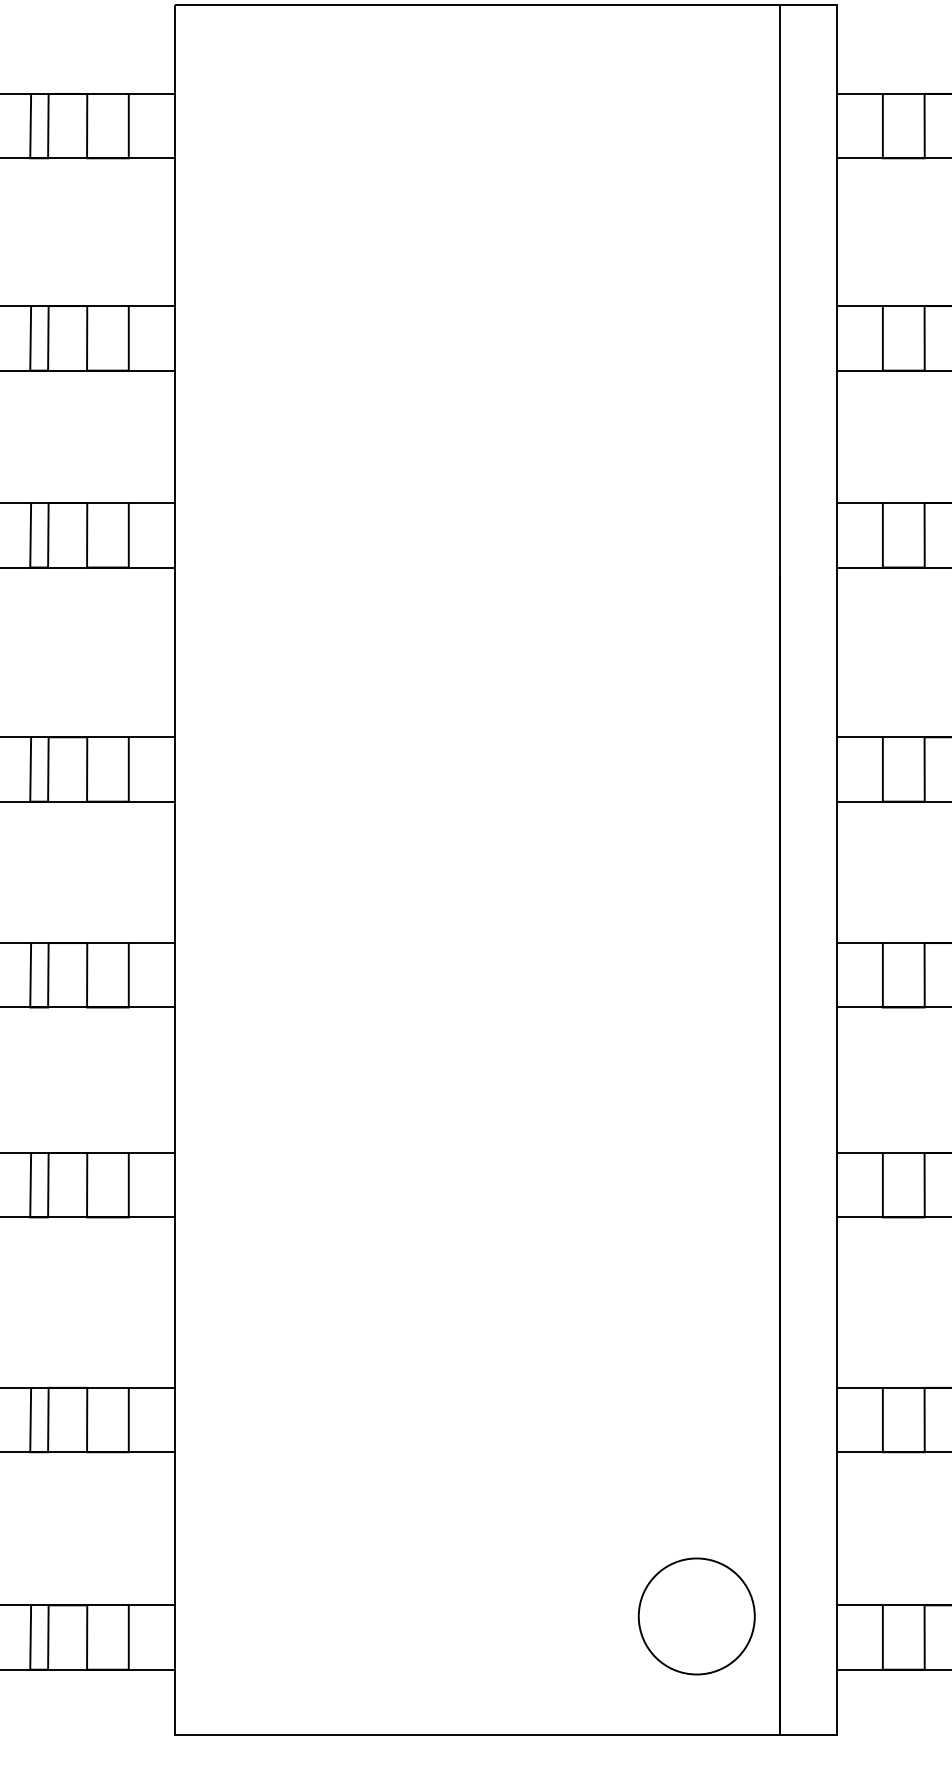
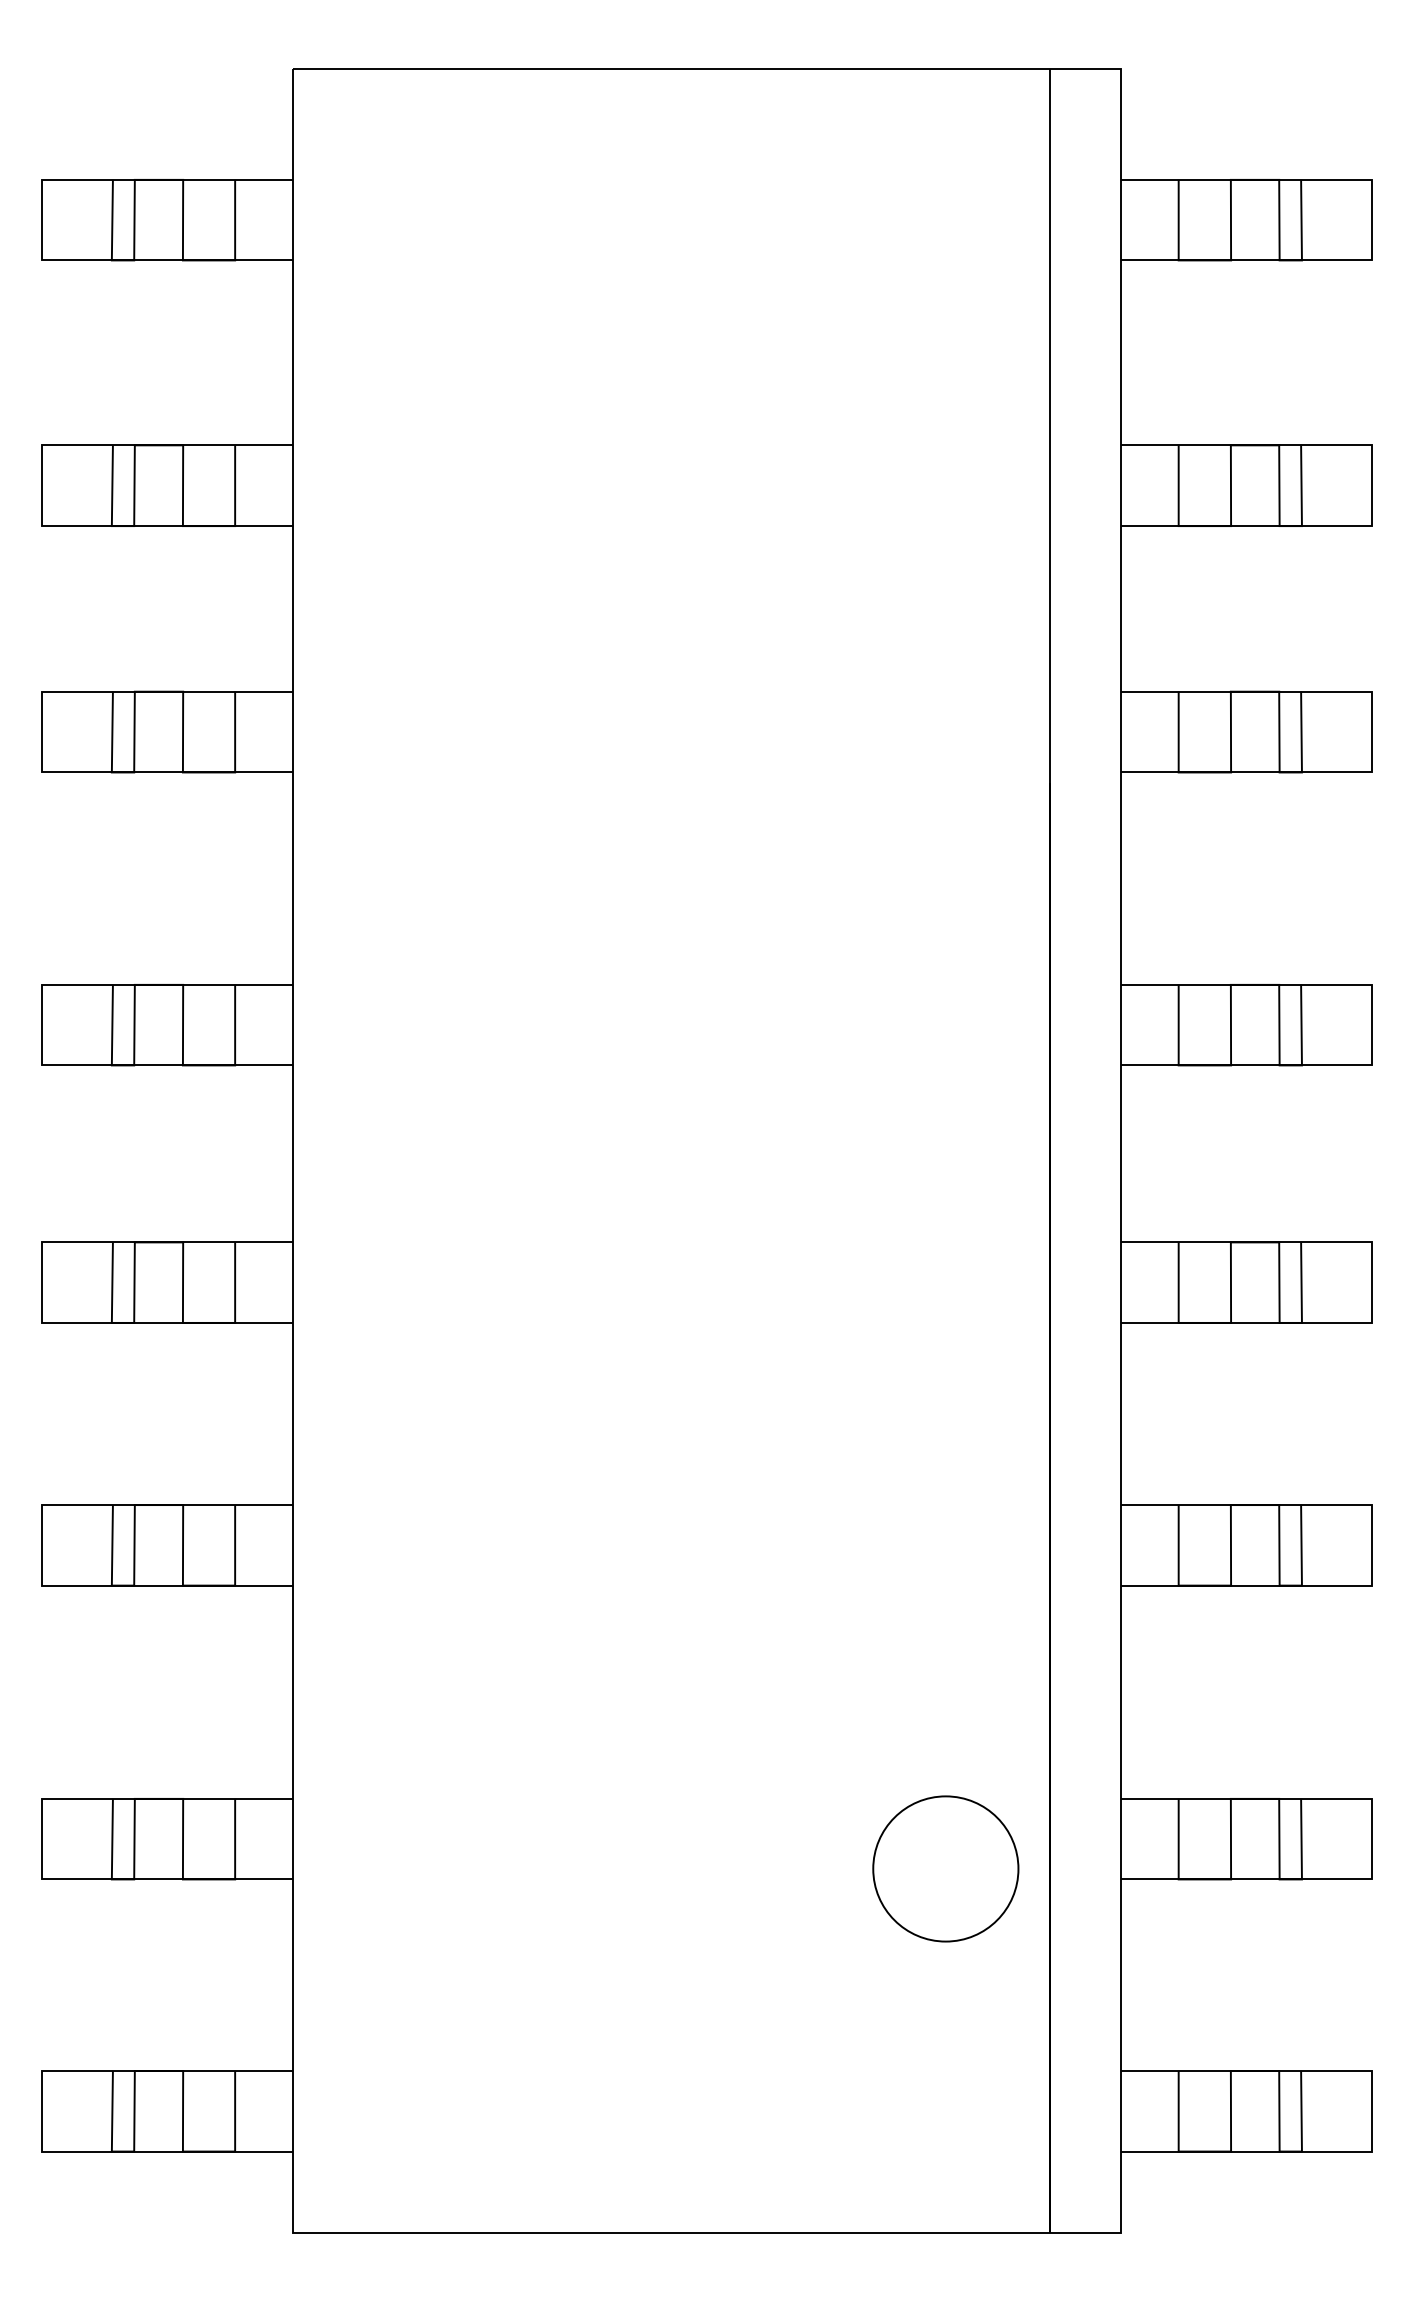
circle: (696, 1616) -> (945, 1868), moved

